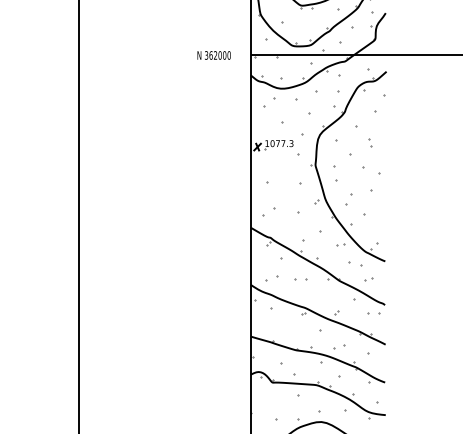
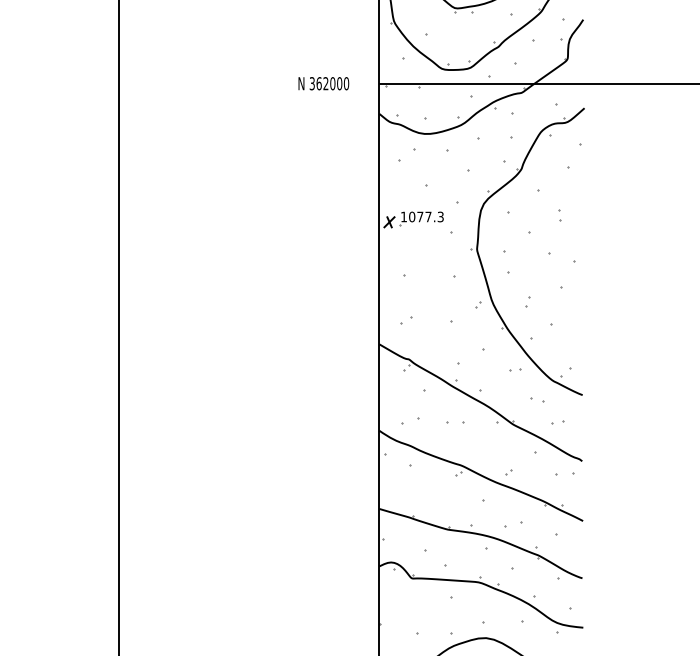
part: (349, 200) -> (528, 303), size x0.62
part: (268, 212) -> (405, 321), size x0.62
part: (355, 264) -> (537, 399), size x0.62

